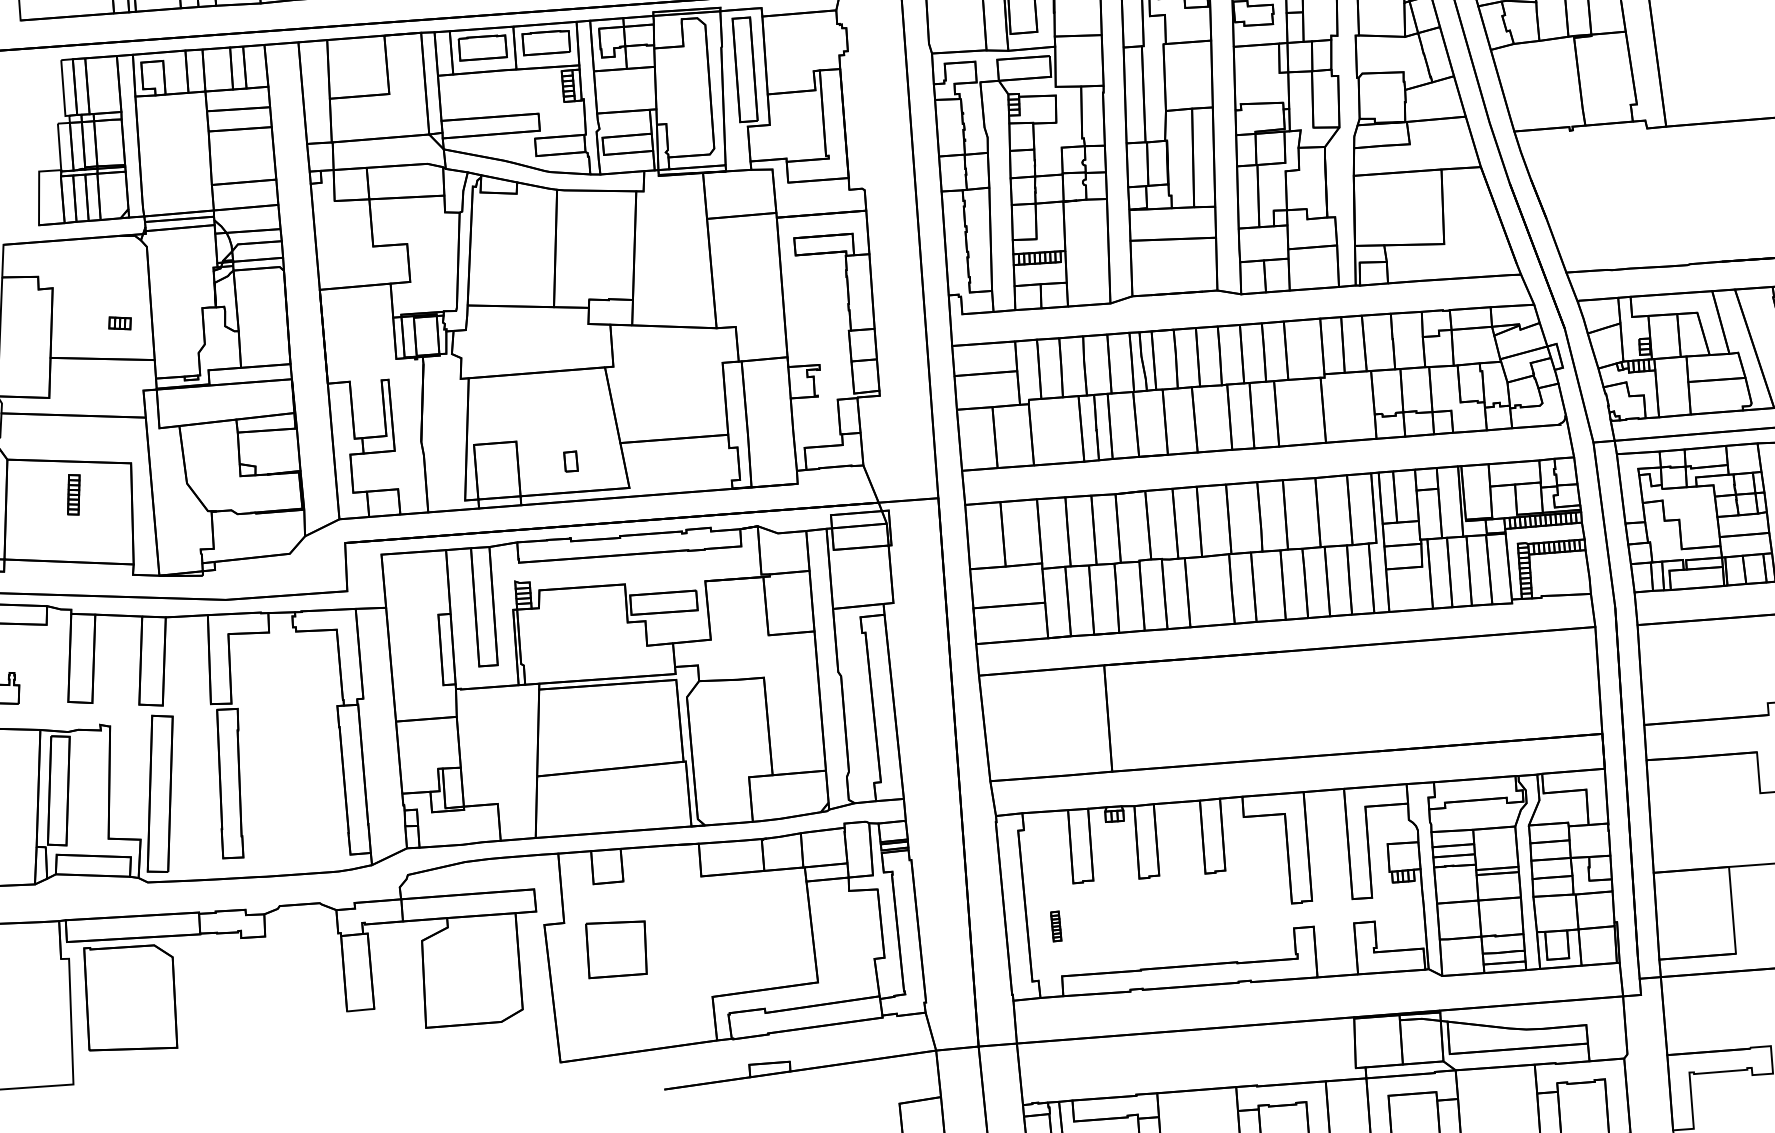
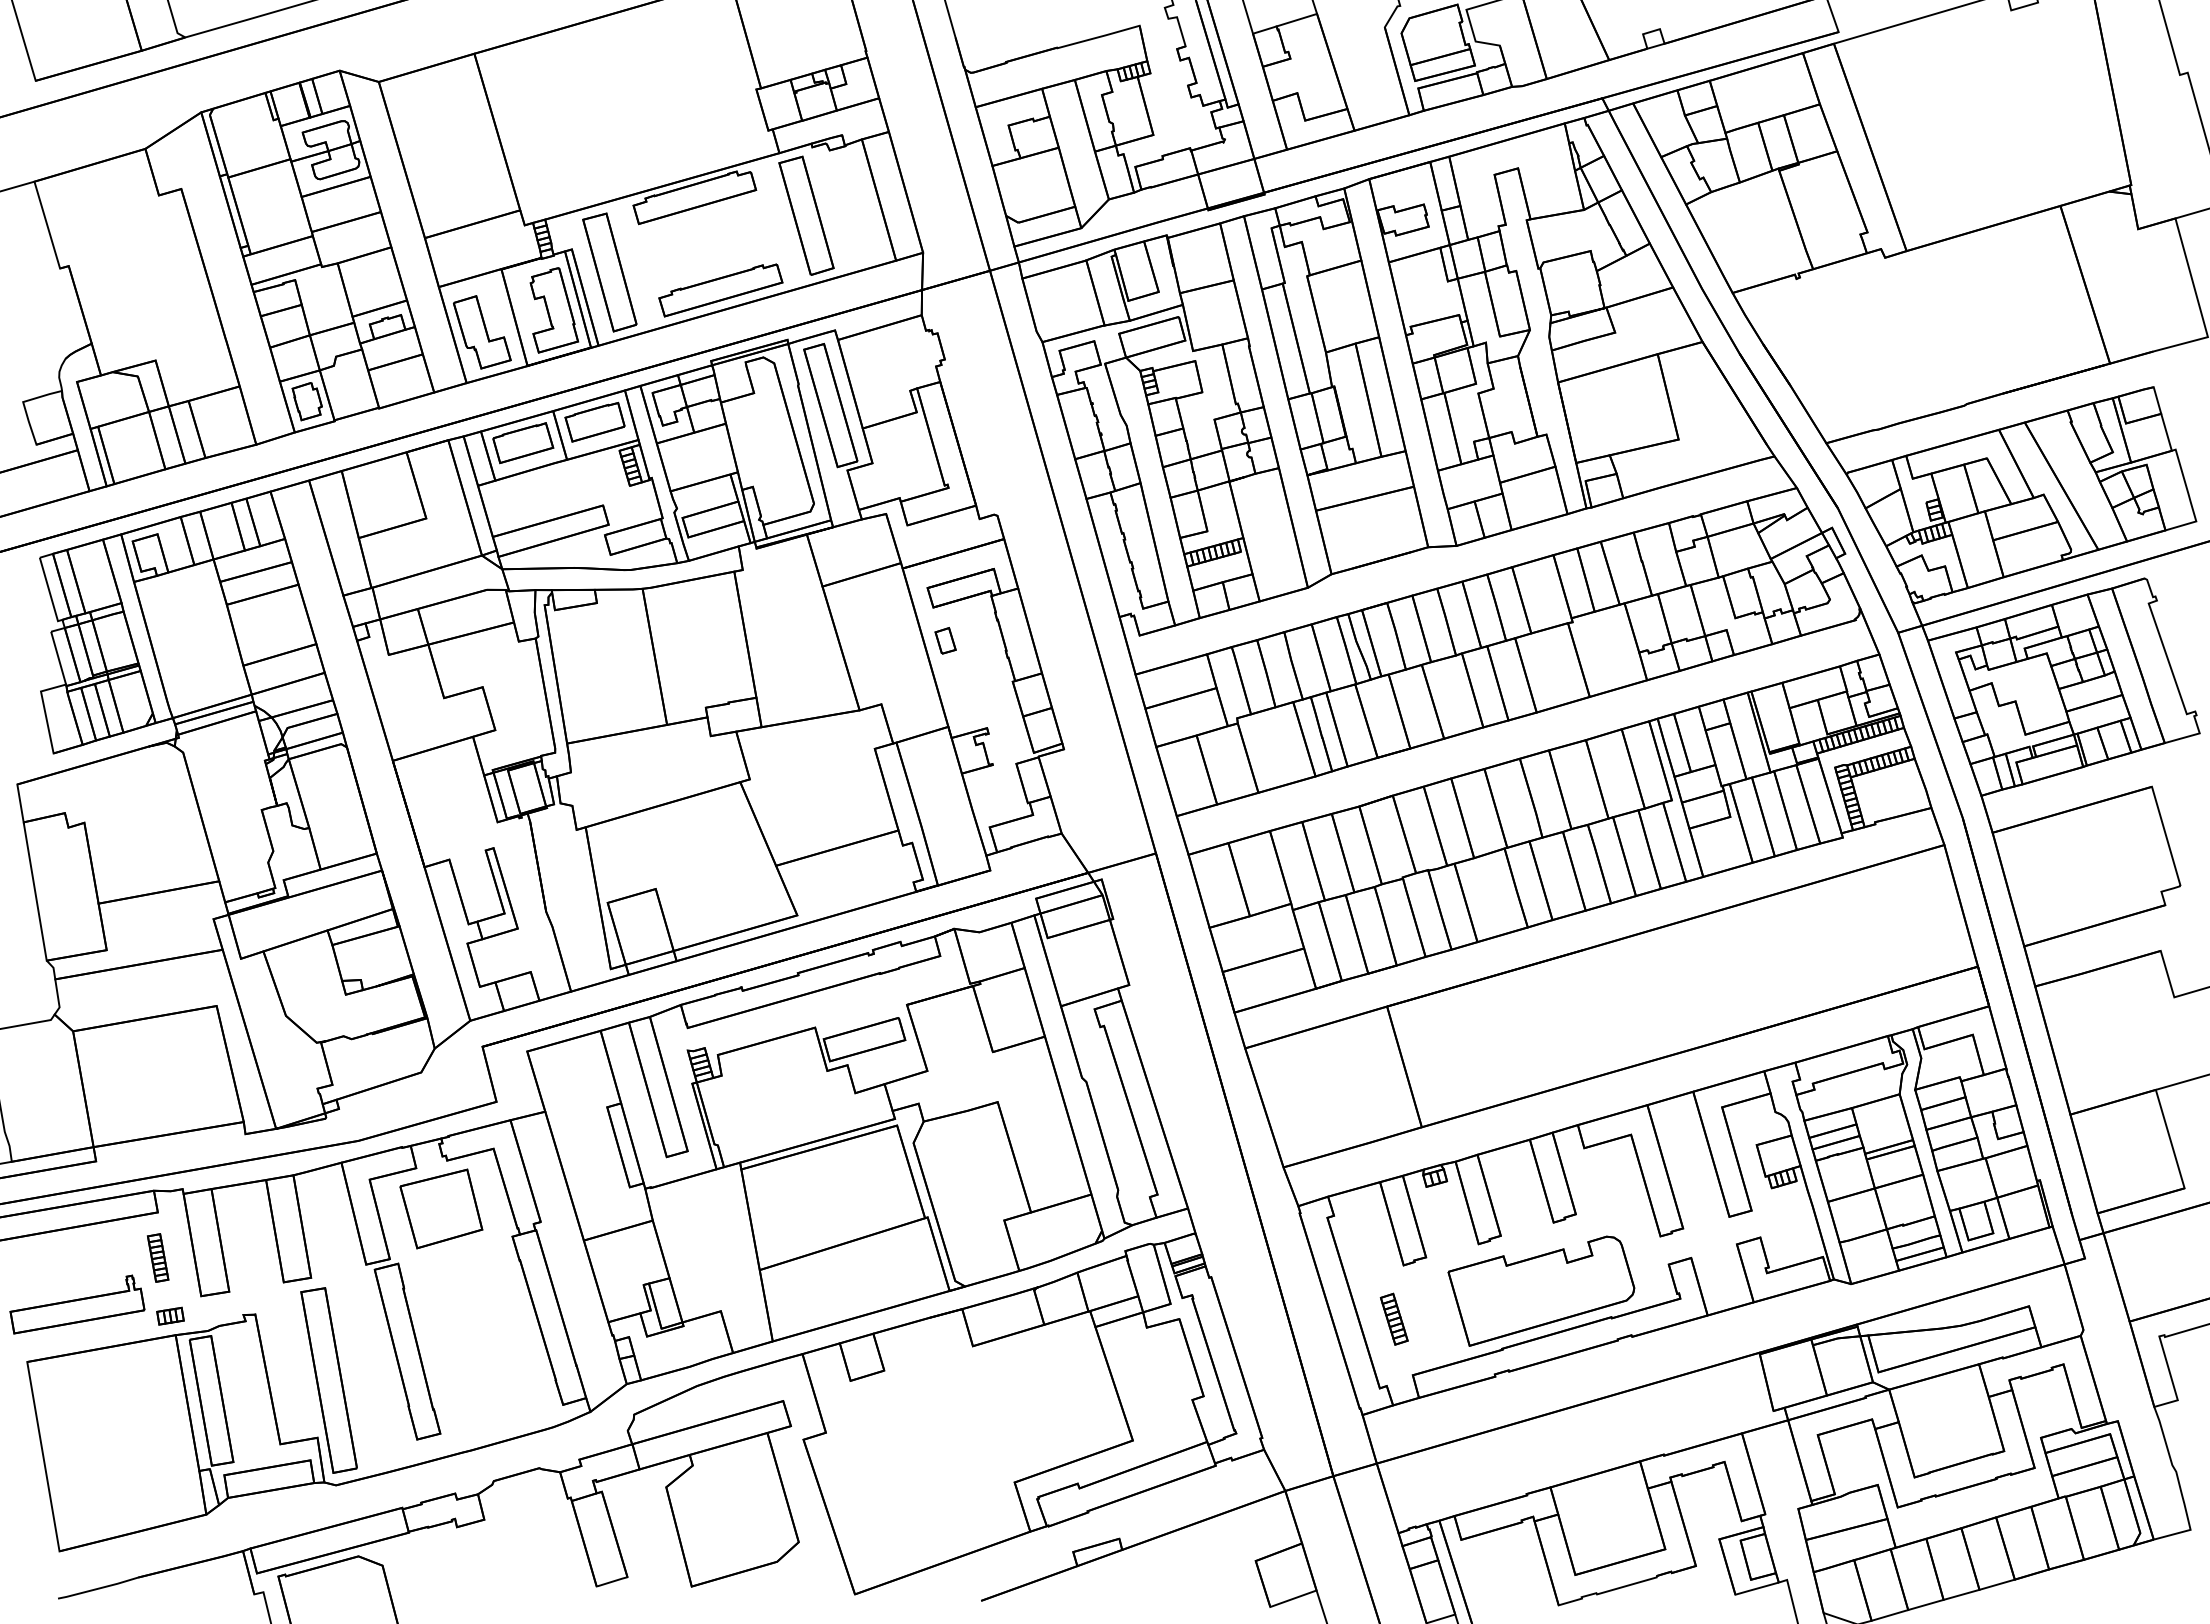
part: (120, 322) -> (170, 1315), moved
part: (571, 461) -> (945, 640), moved
part: (73, 494) -> (157, 1257), moved
part: (1055, 925) -> (1393, 1318), size x1.43
part: (1183, 927) -> (1541, 1290), added
part: (616, 949) -> (441, 1208), moved

